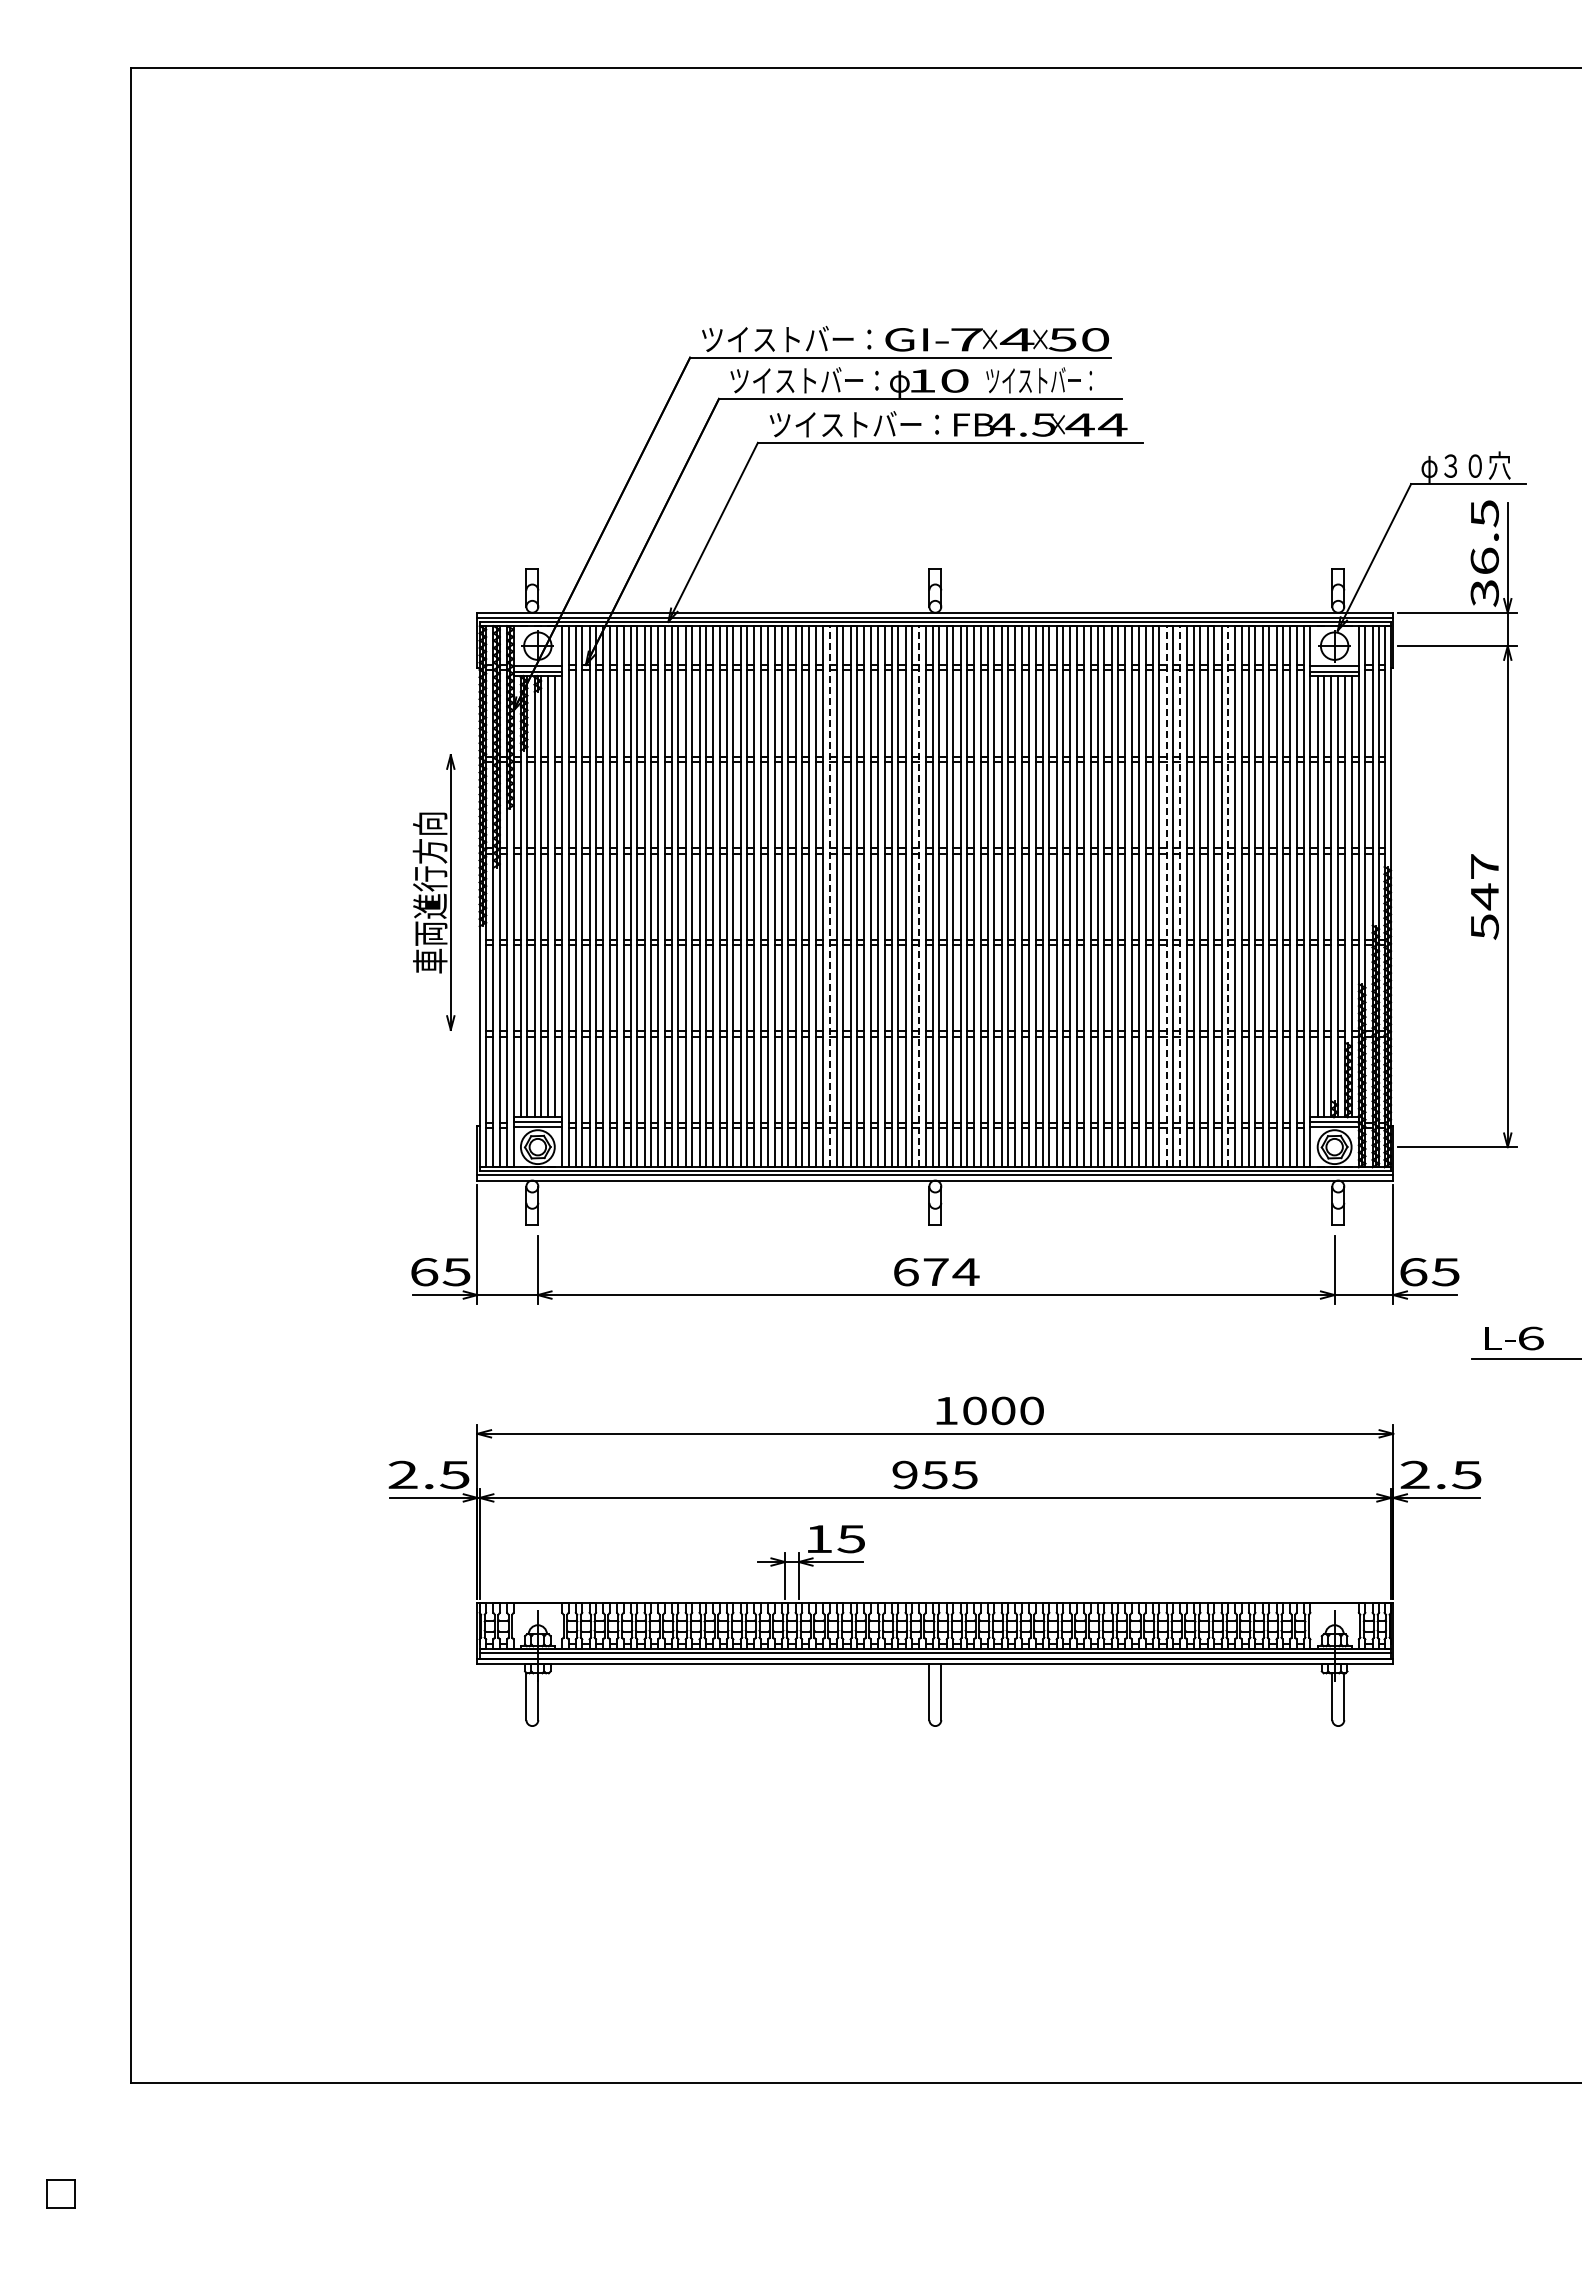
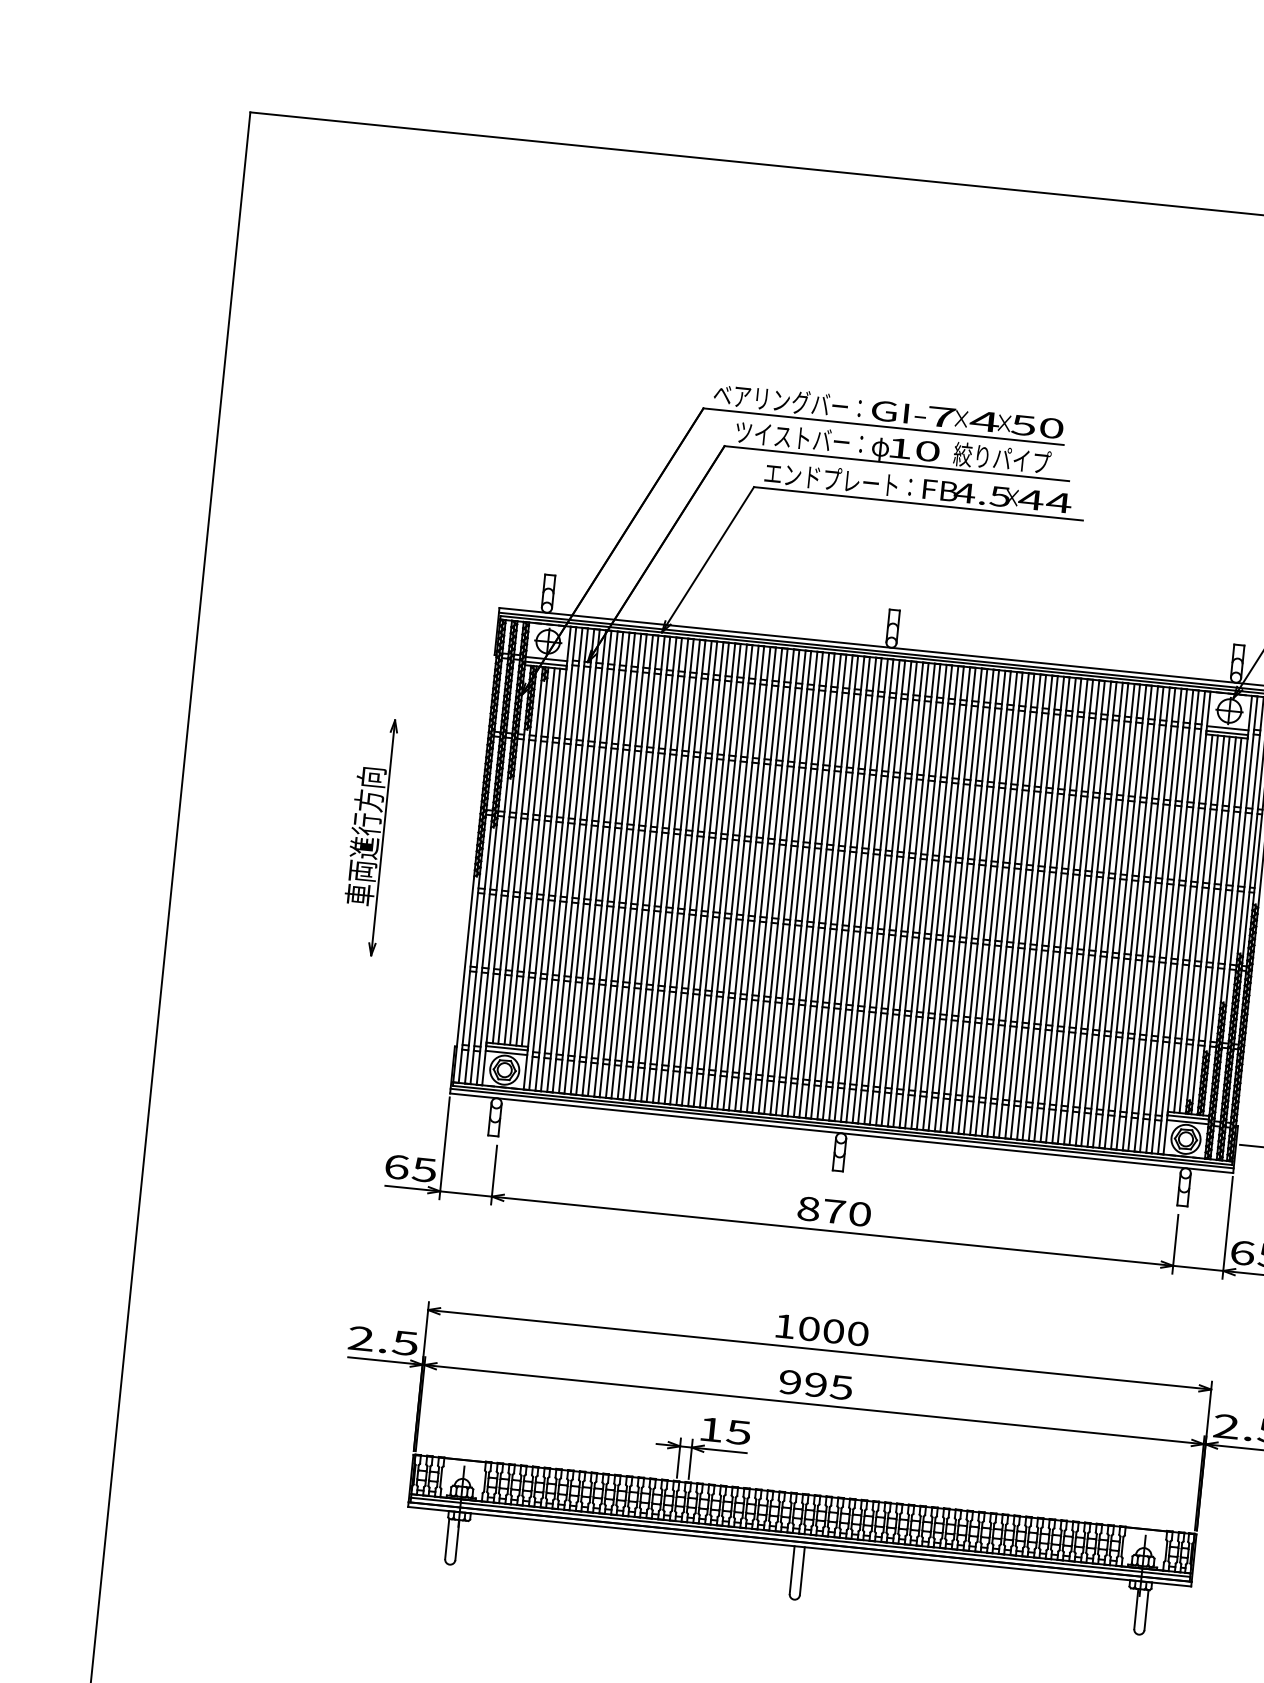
text: (786, 339) -> (787, 401), ツイストバー： -> ベアリングバー：
text: (1041, 380) -> (1001, 458), ツイストバー： -> 絞りパイプ
text: (854, 423) -> (838, 478), ツイストバー： -> エンドプレート：
part: (433, 892) -> (368, 836), moved
line: (829, 896) -> (775, 881), dashed -> solid
line: (919, 896) -> (852, 889), dashed -> solid
line: (1166, 896) -> (1063, 910), dashed -> solid
line: (1180, 896) -> (1075, 911), dashed -> solid
line: (1227, 896) -> (1116, 915), dashed -> solid
text: (936, 1272) -> (834, 1211), 674 -> 870
text: (989, 1410) -> (821, 1329), moved
text: (934, 1474) -> (815, 1384), 955 -> 995

